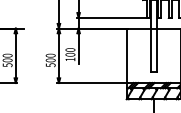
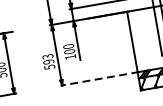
text: (50, 57) -> (48, 58), 500 -> 593
line: (92, 83) -> (99, 79), solid -> dashed

